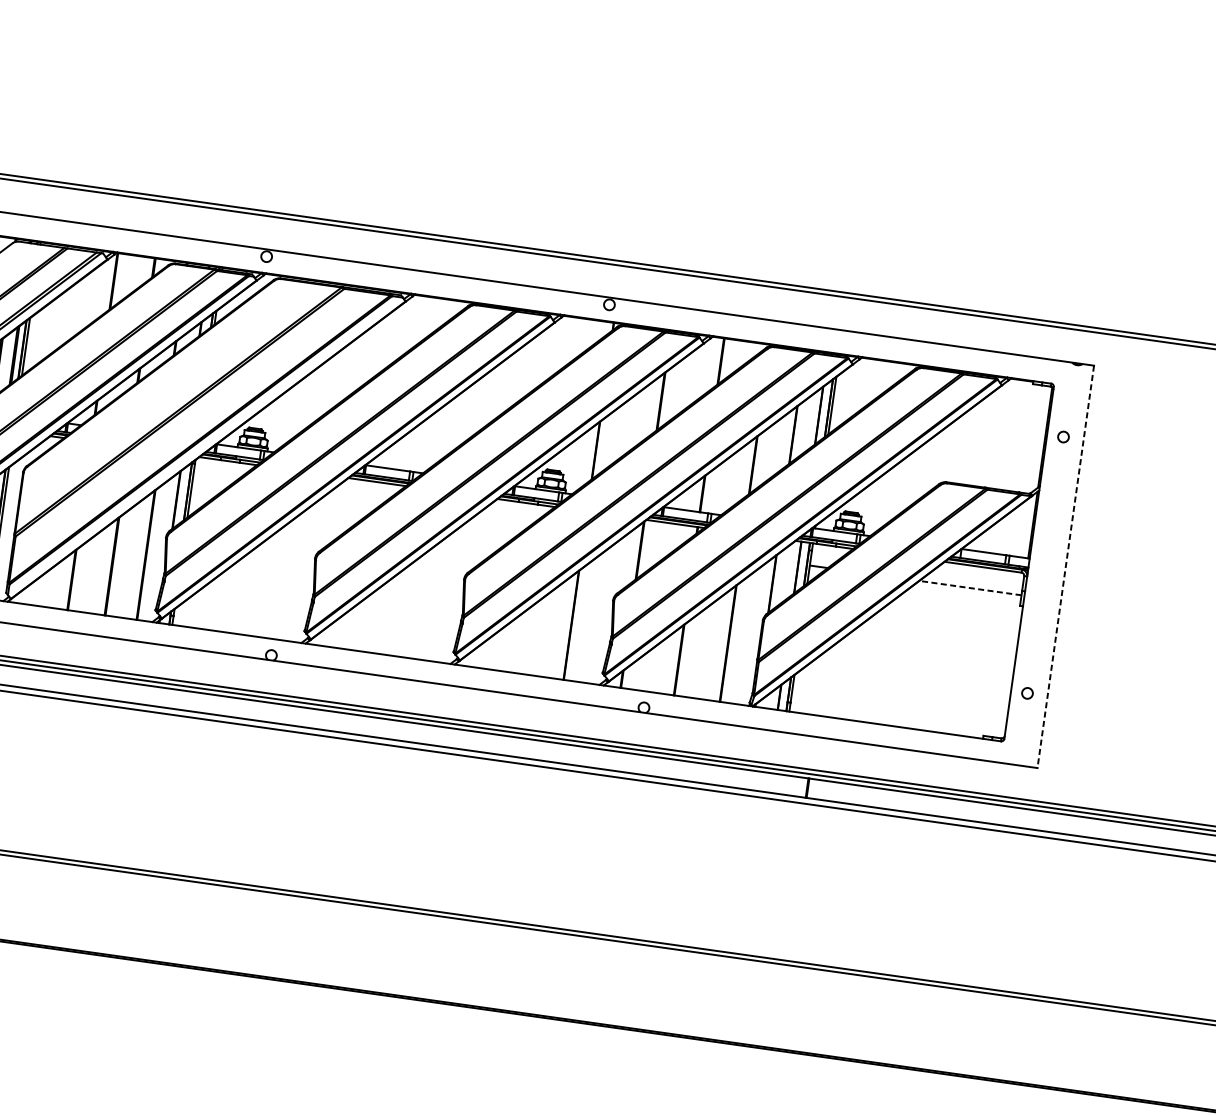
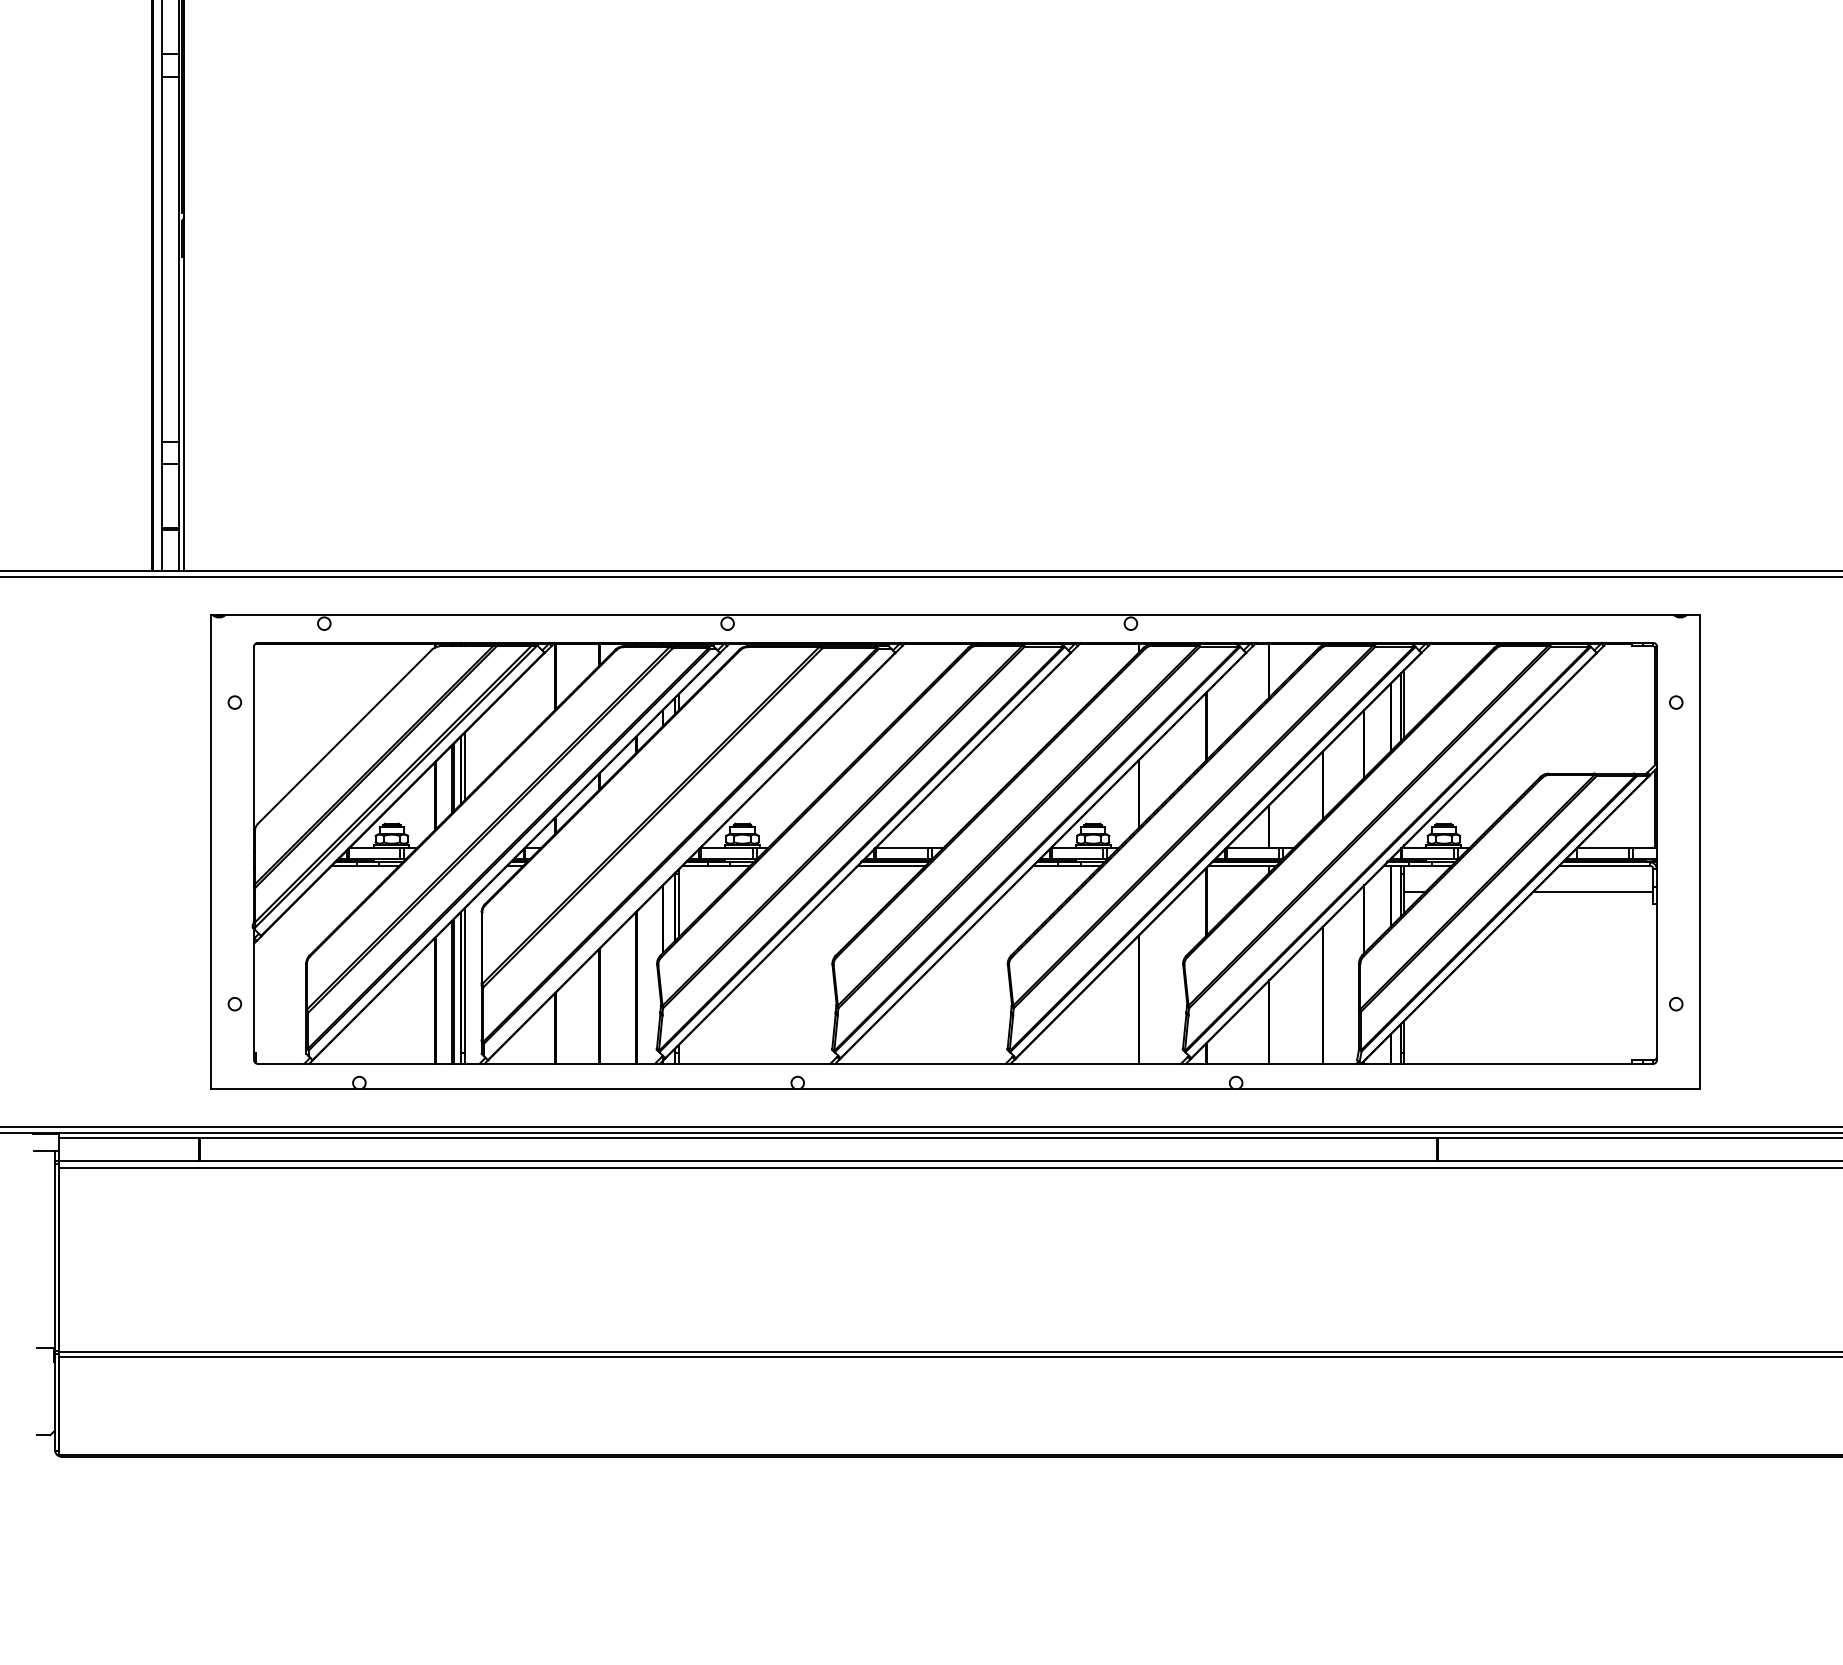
line: (1065, 566) -> (1699, 851), dashed -> solid
line: (969, 587) -> (1592, 891), dashed -> solid

